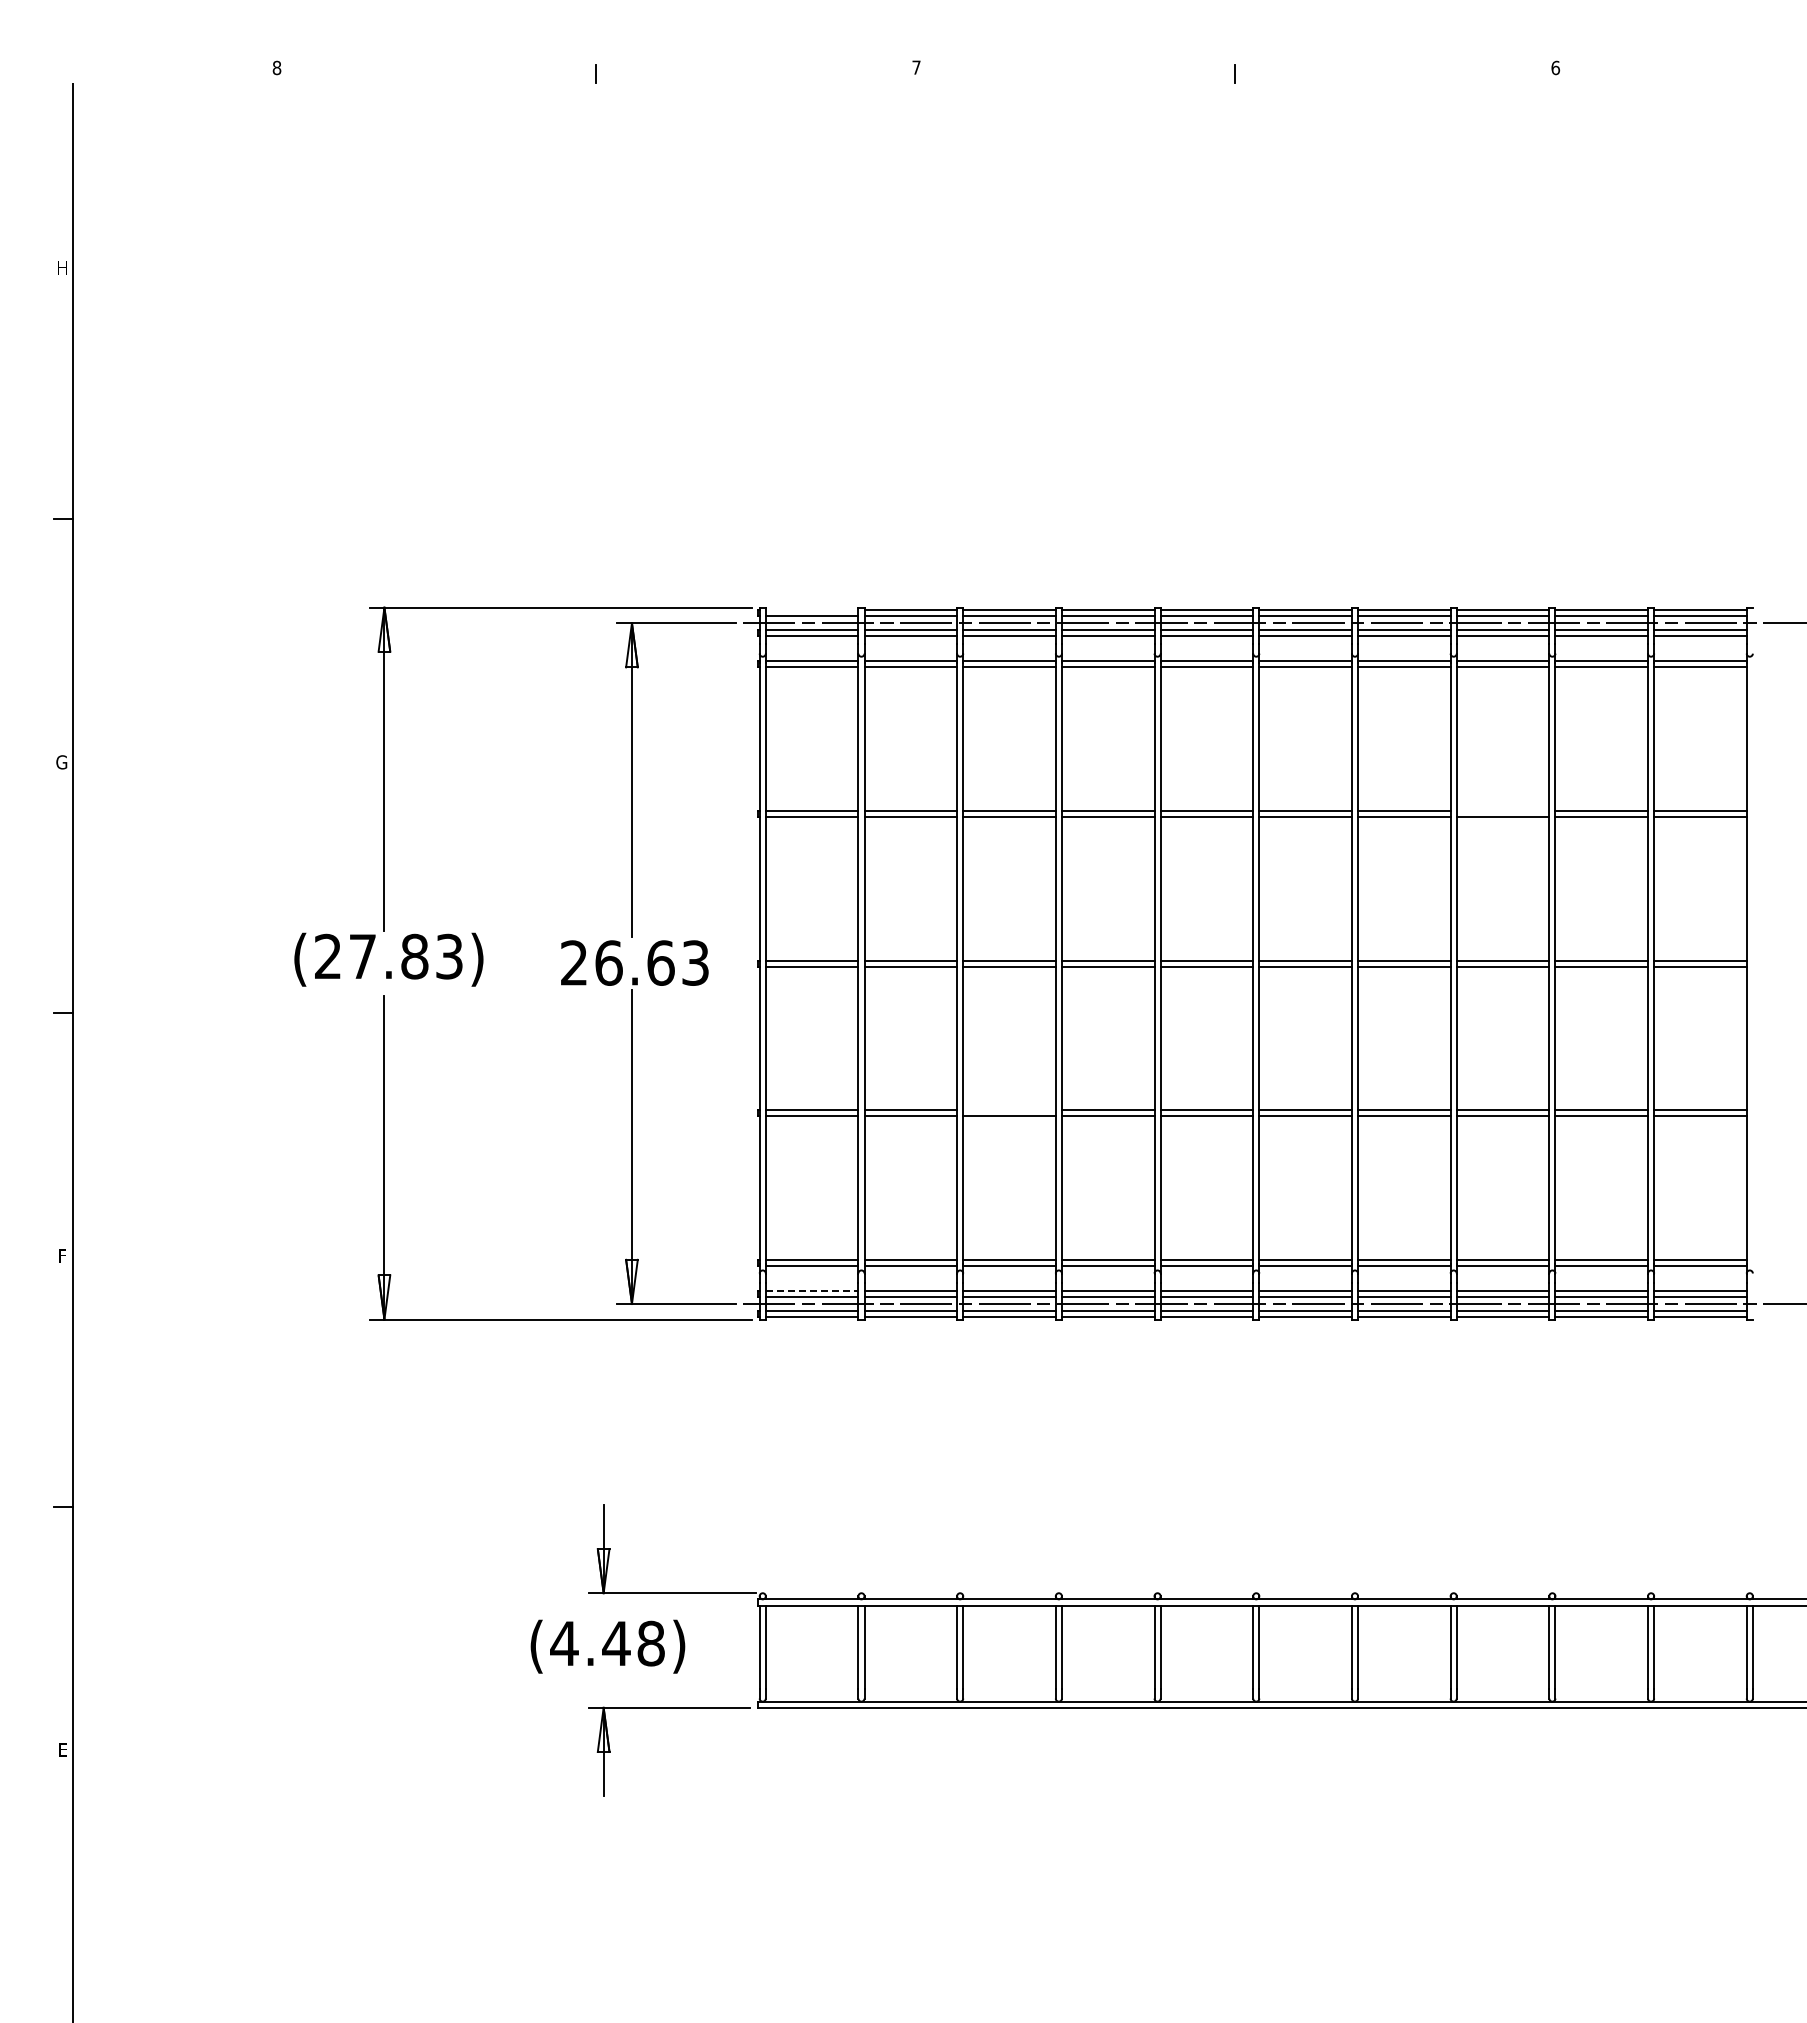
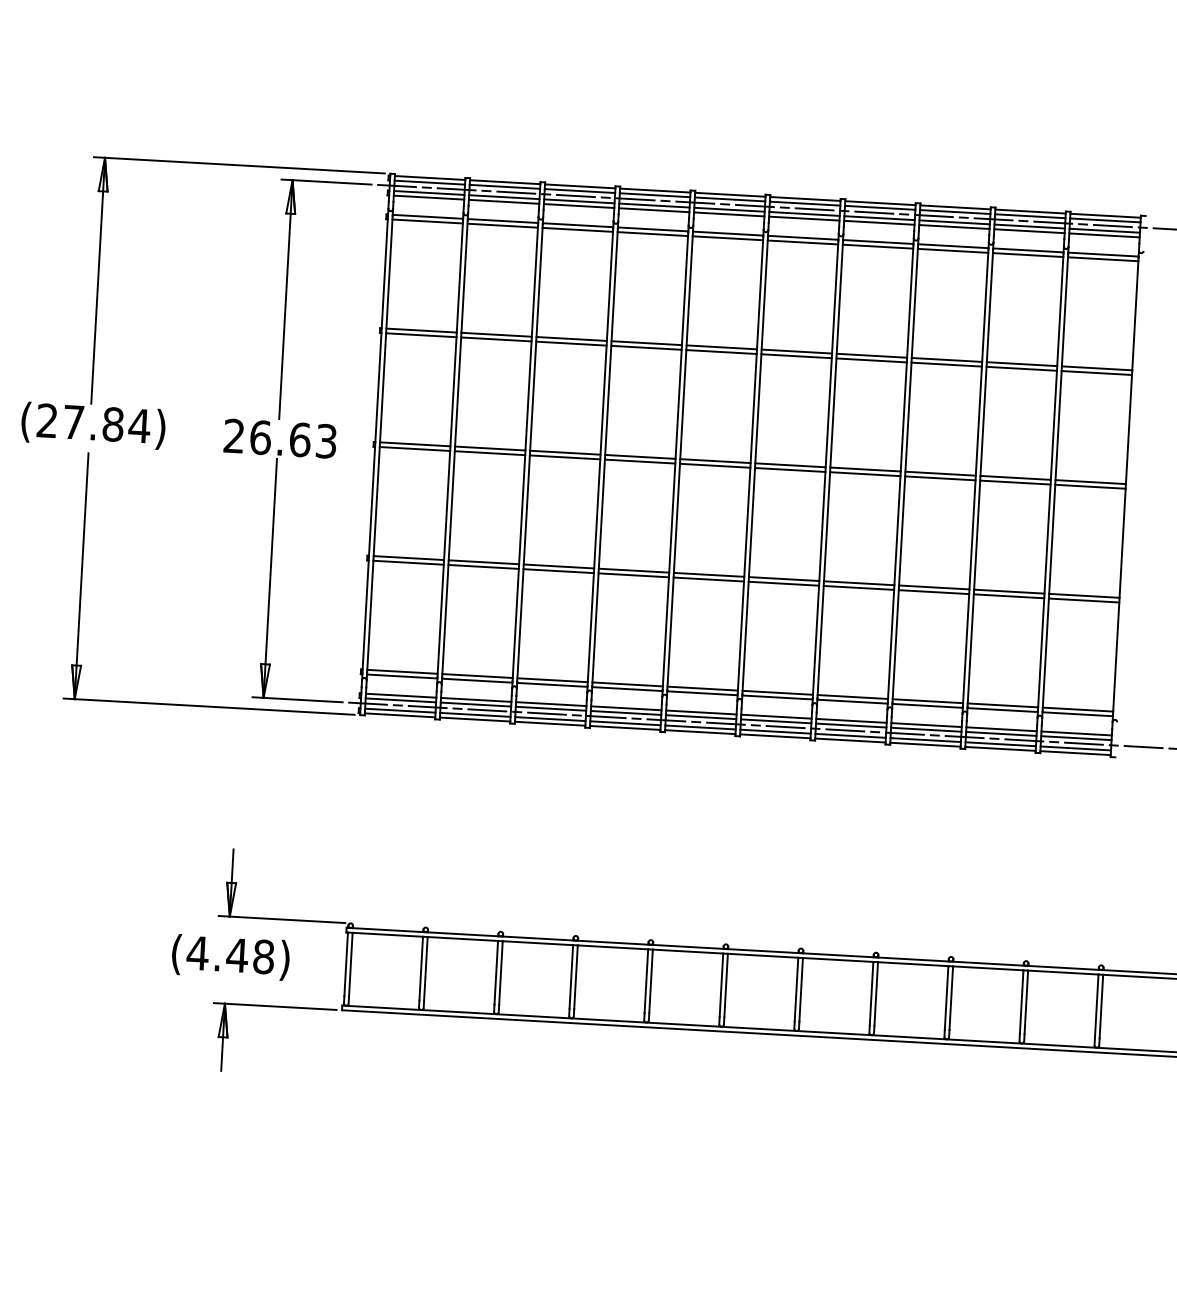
line: (811, 610) -> (429, 178), added
line: (1502, 810) -> (946, 359), added
text: (449, 956) -> (139, 425), (27.83) -> (27.84)
line: (1009, 1110) -> (558, 566), added
line: (812, 1291) -> (401, 696), dashed -> solid

